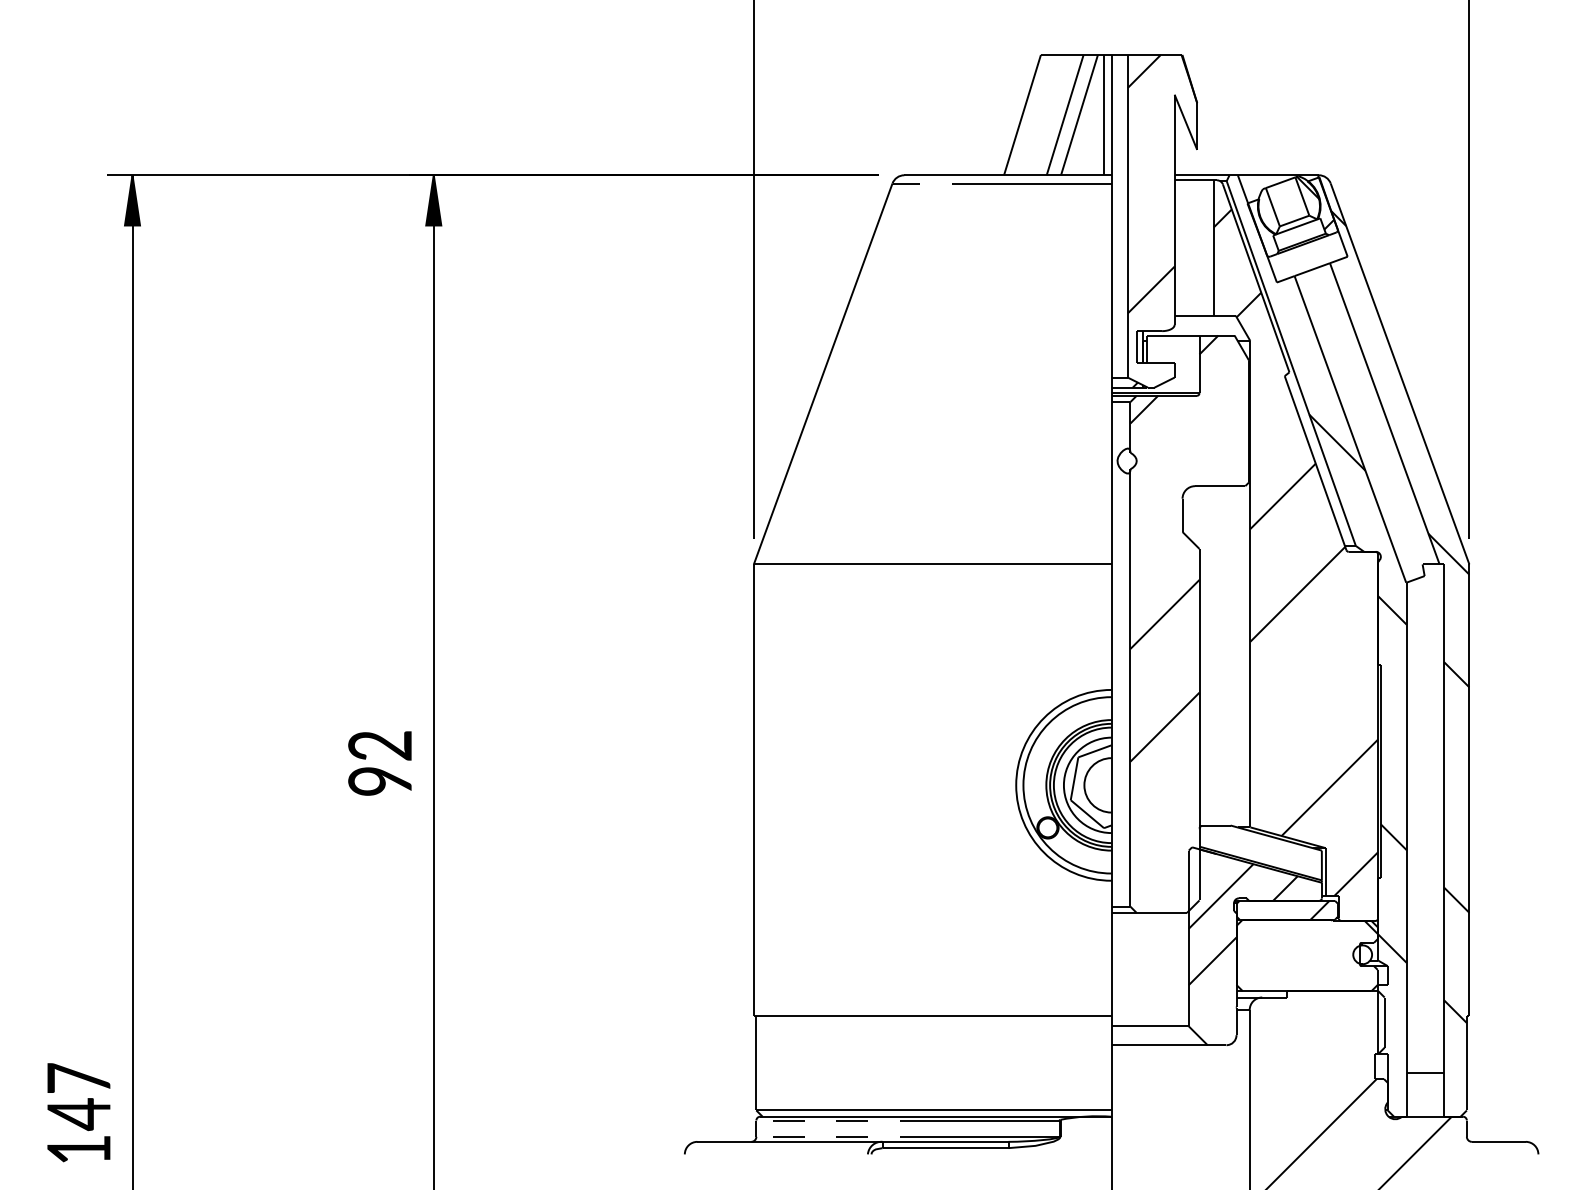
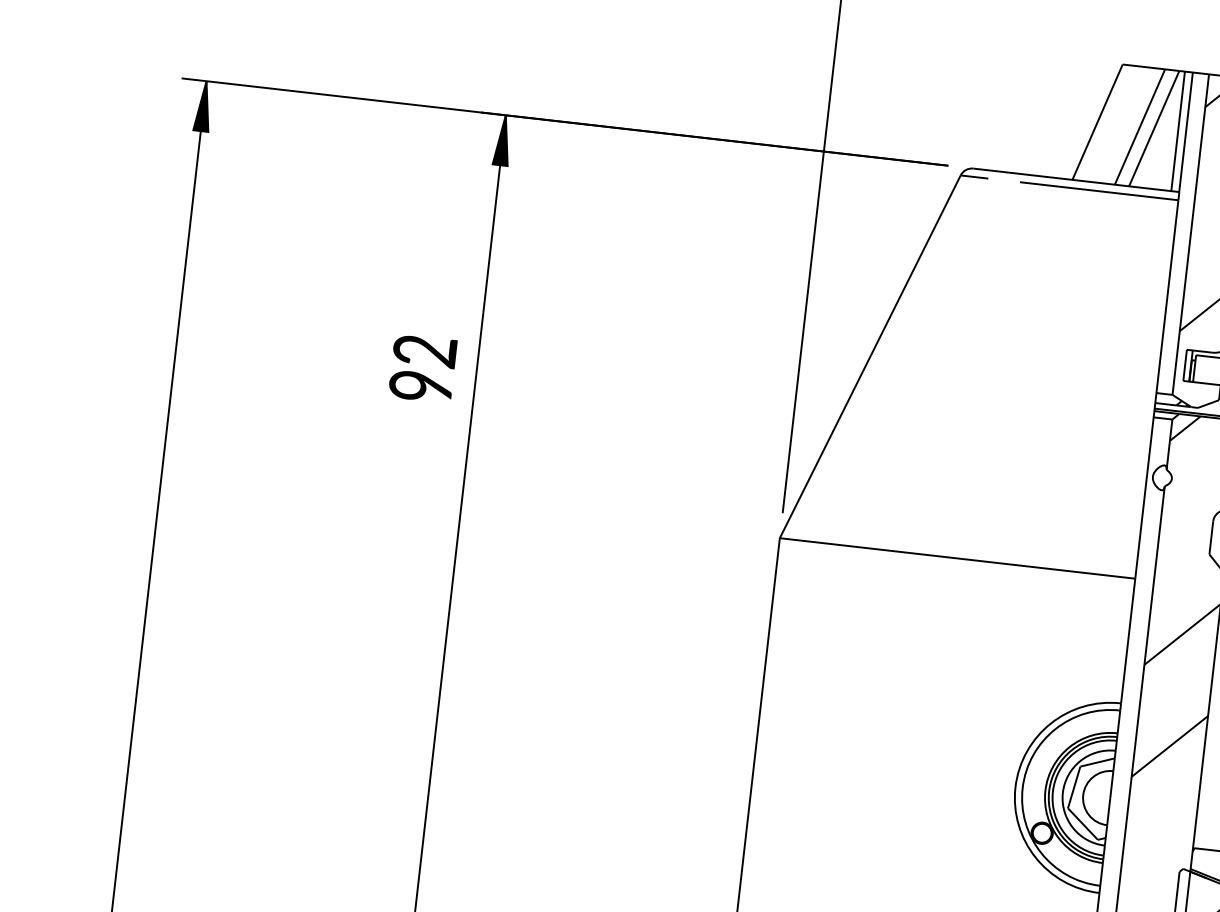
text: (379, 763) -> (422, 368), moved

